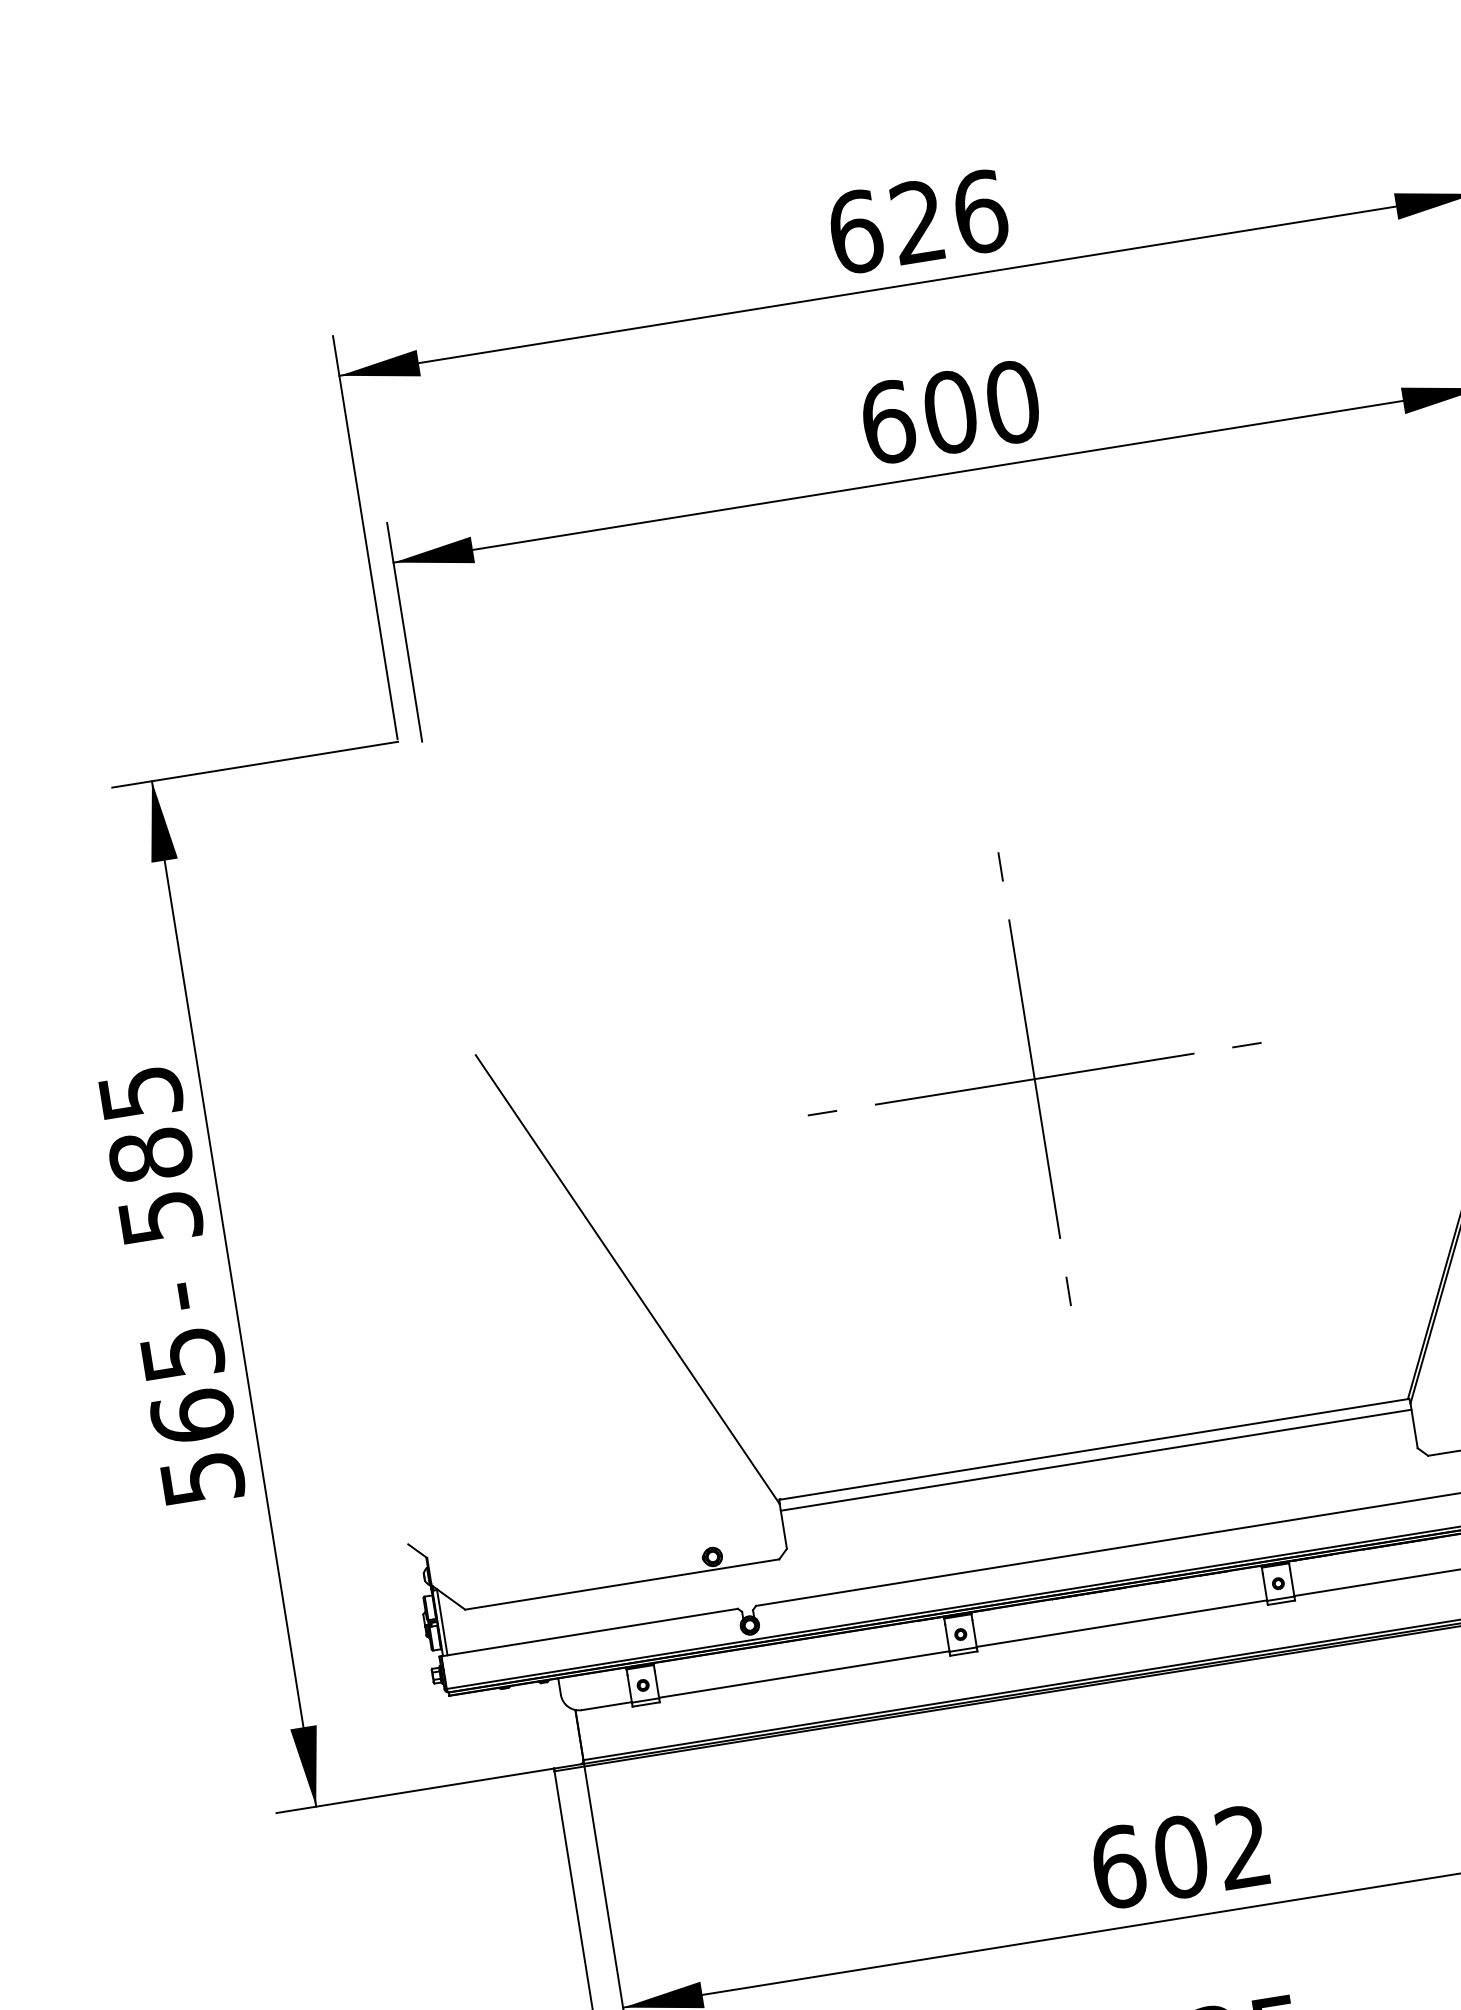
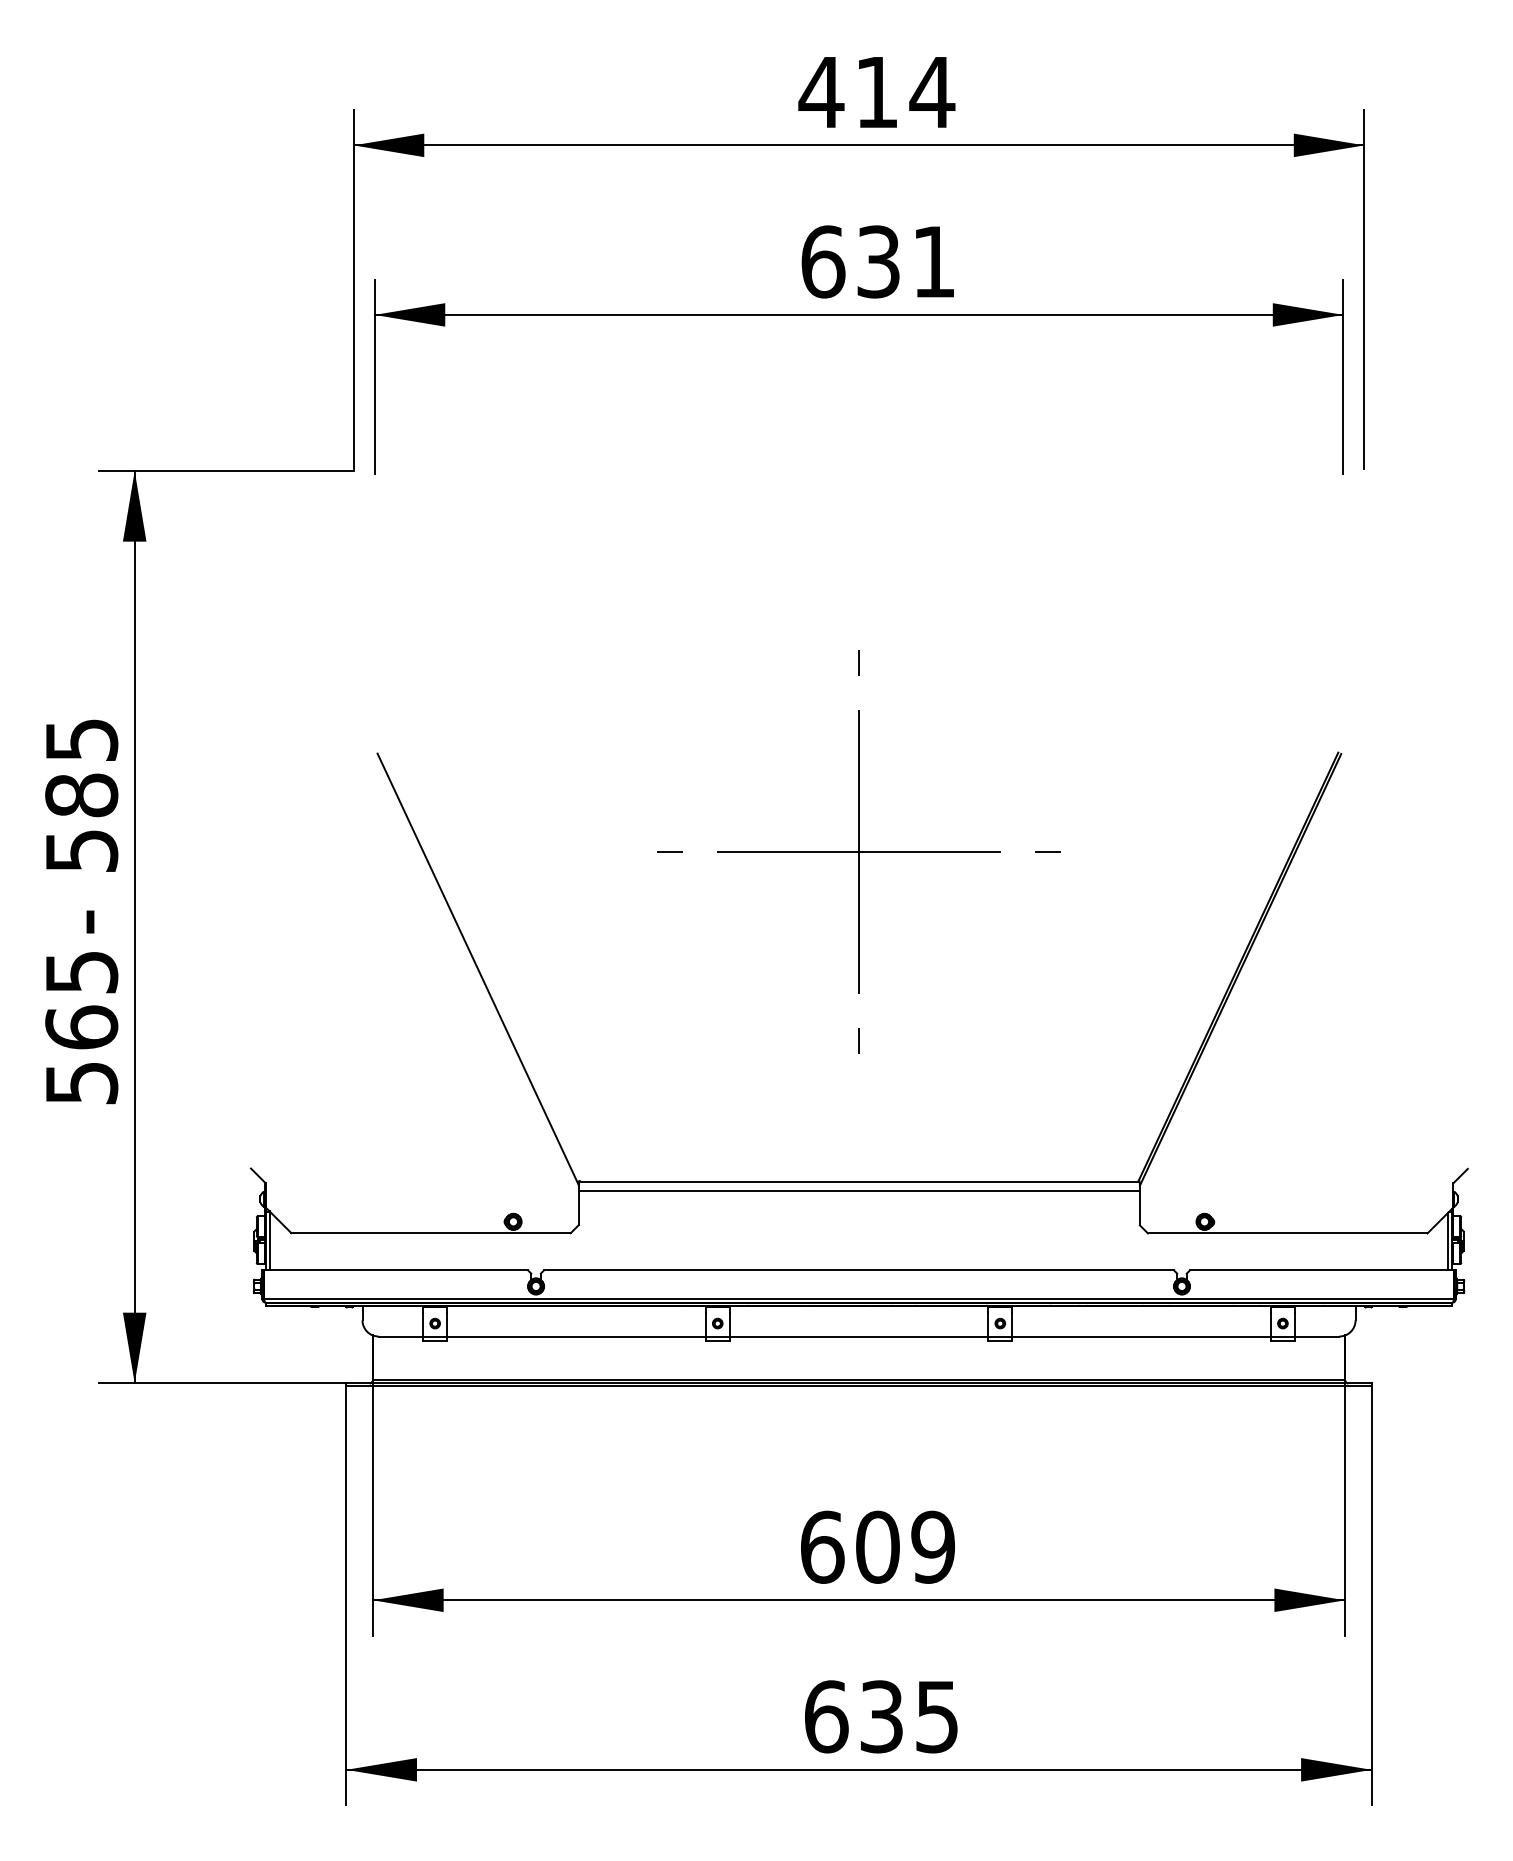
text: (917, 221) -> (876, 91), 626 -> 414
text: (981, 406) -> (906, 261), 600 -> 631
text: (1242, 1846) -> (932, 1546), 602 -> 609

